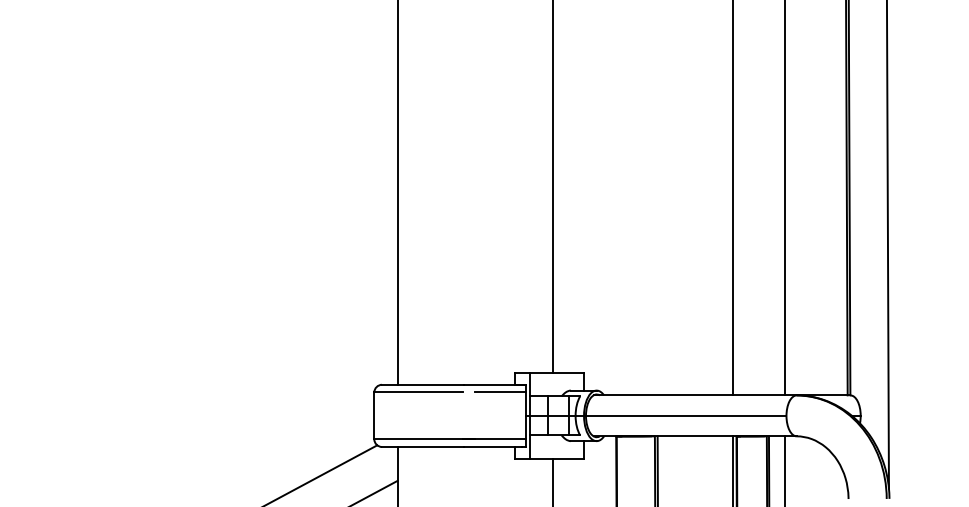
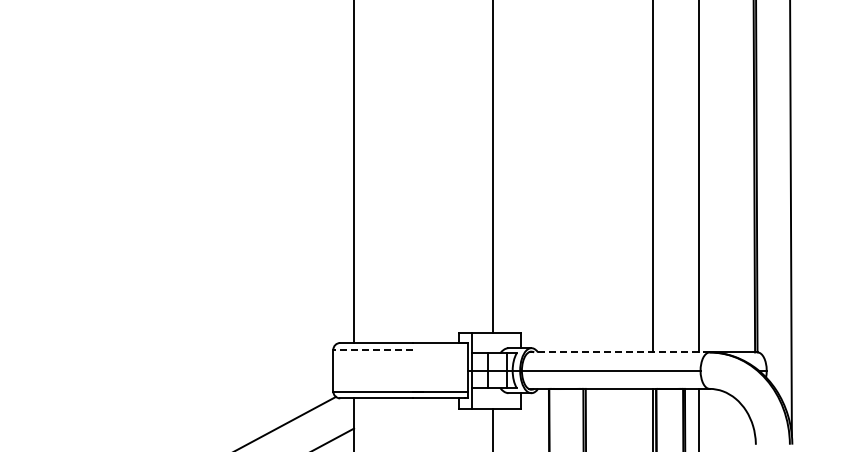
line: (418, 392) -> (372, 349), solid -> dashed
line: (500, 392) -> (445, 349), removed
line: (695, 395) -> (619, 352), solid -> dashed

